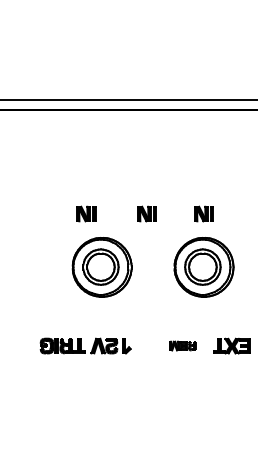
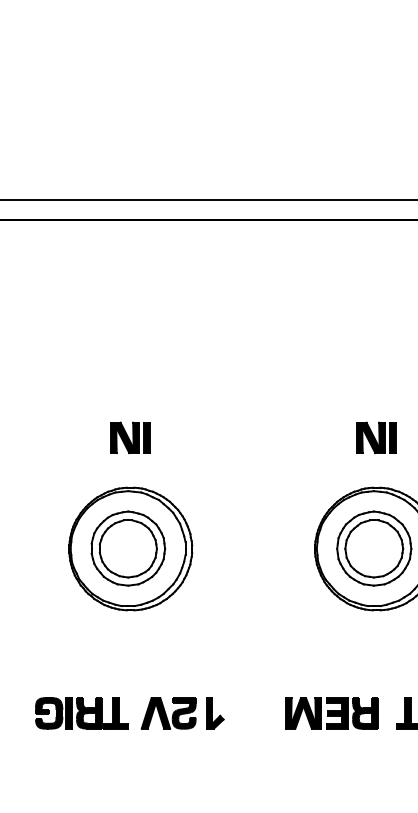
part: (146, 213) -> (256, 436), removed
part: (101, 267) -> (129, 549), moved
part: (182, 345) -> (331, 712), size x1.67

